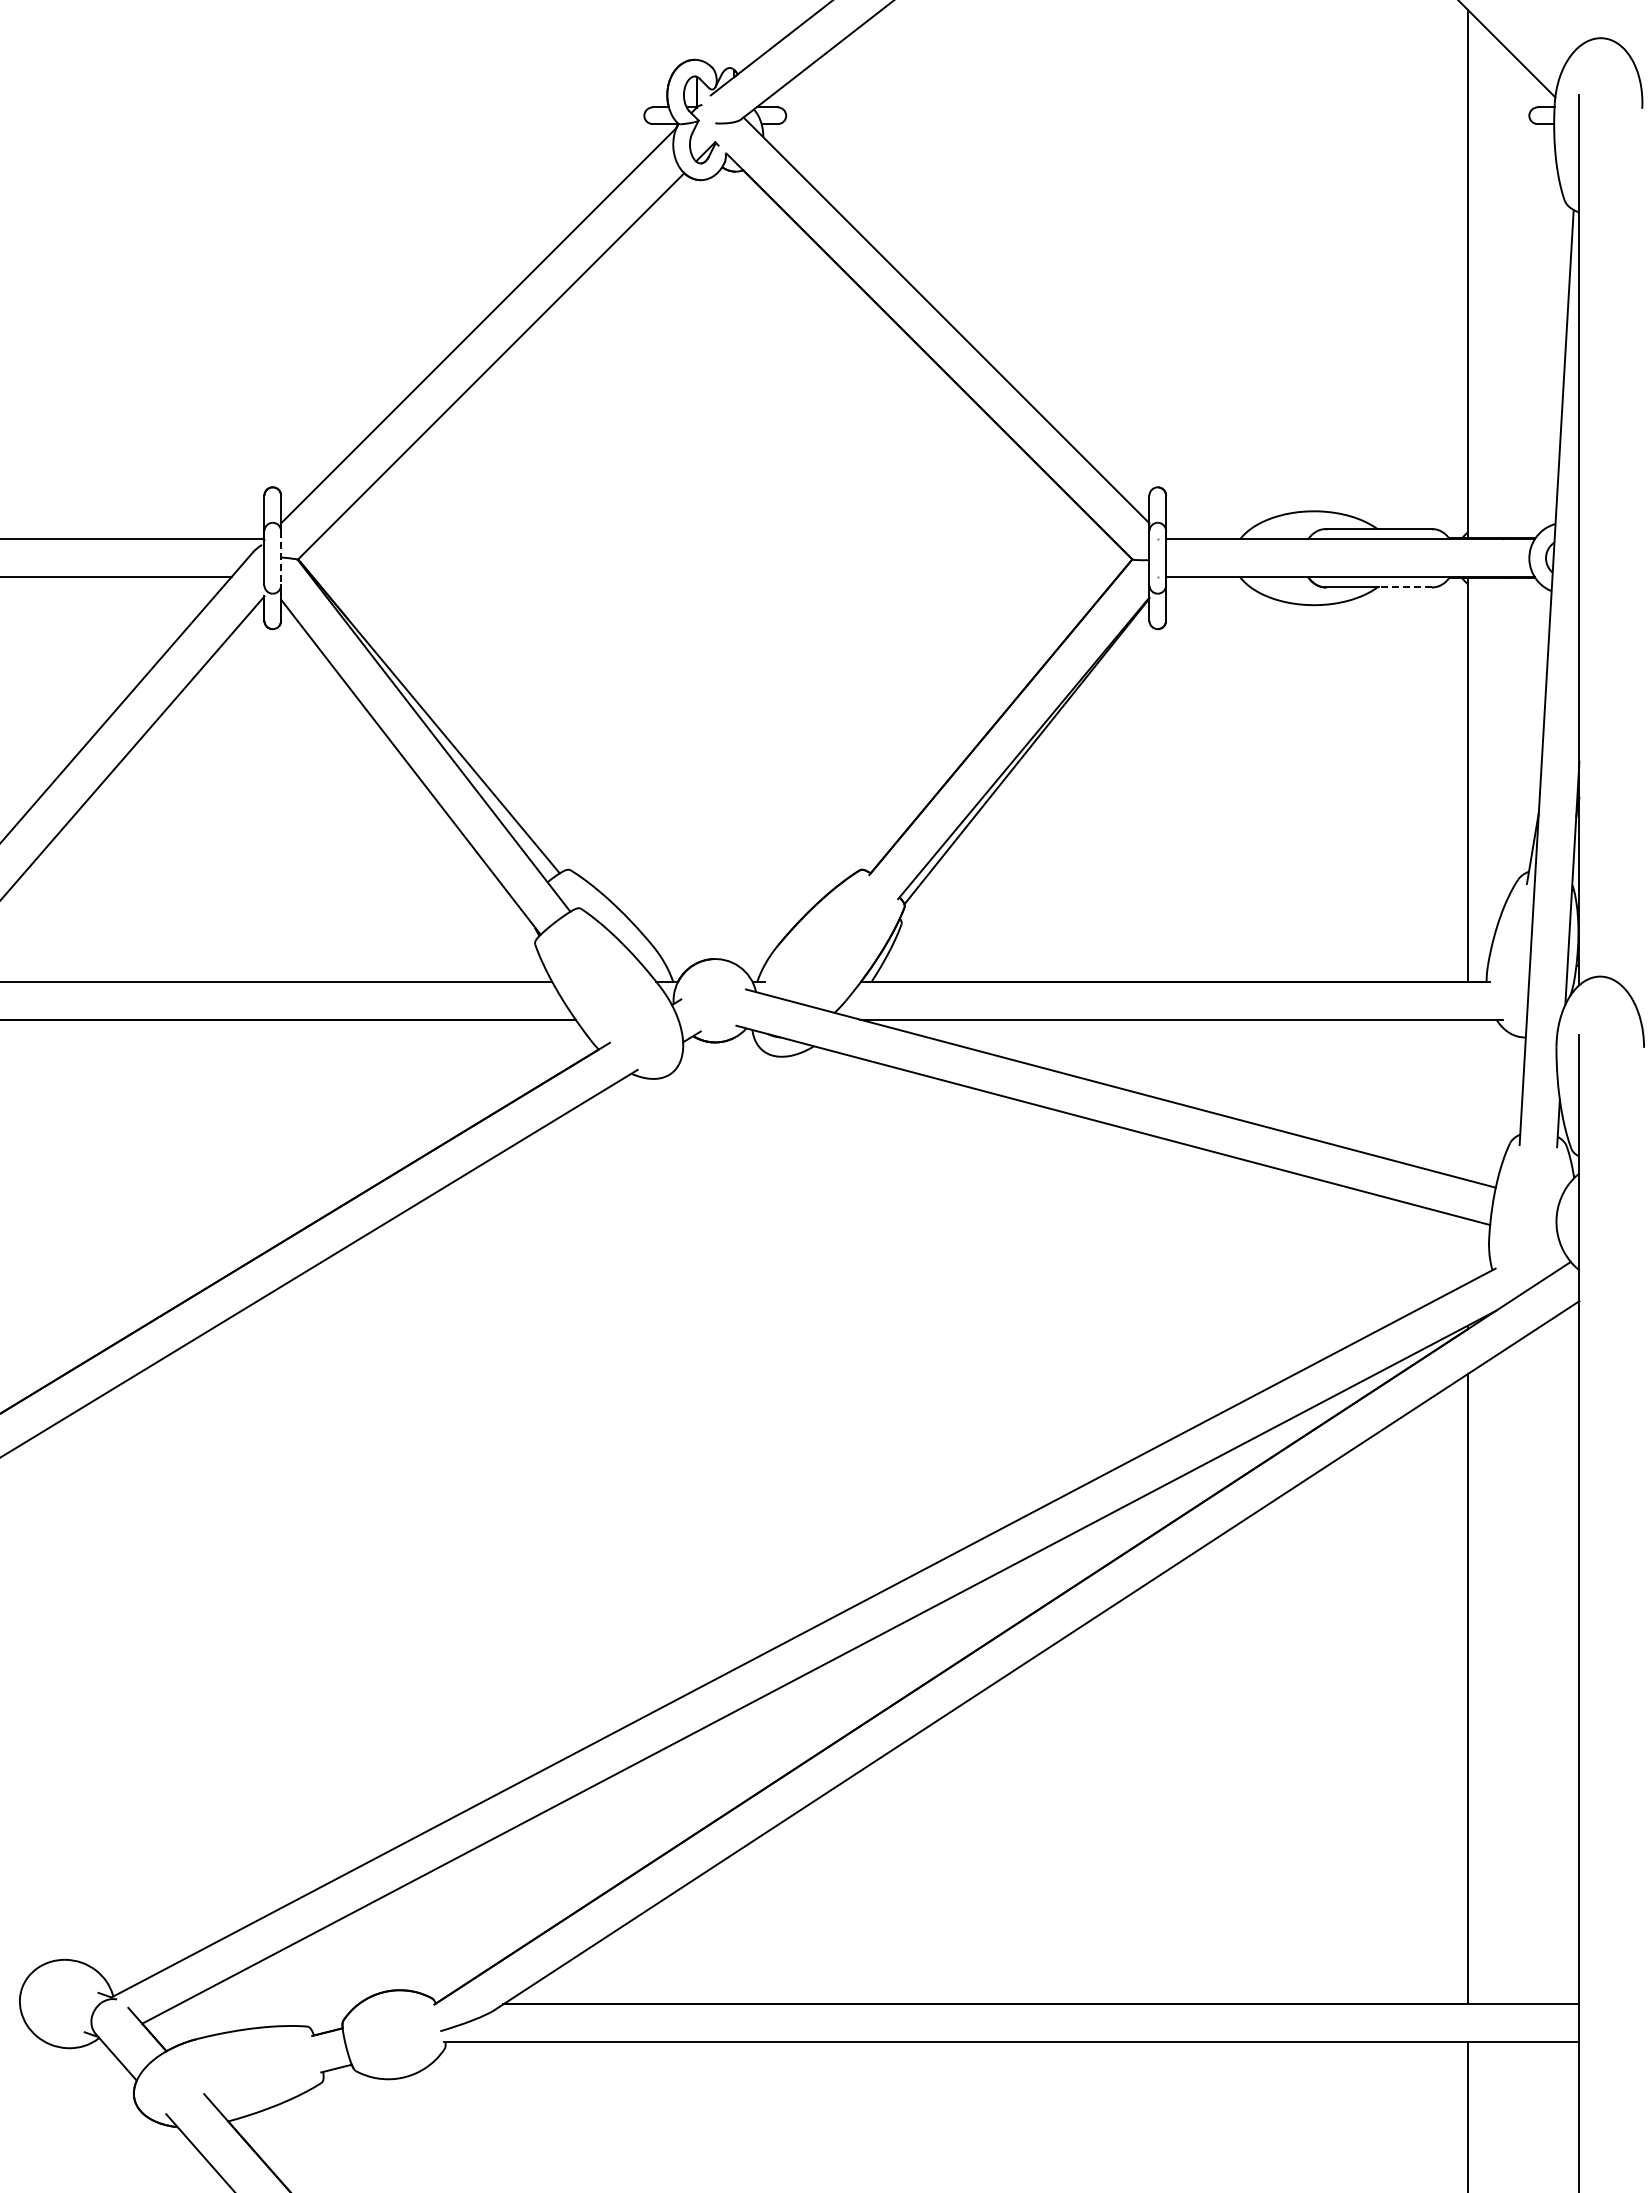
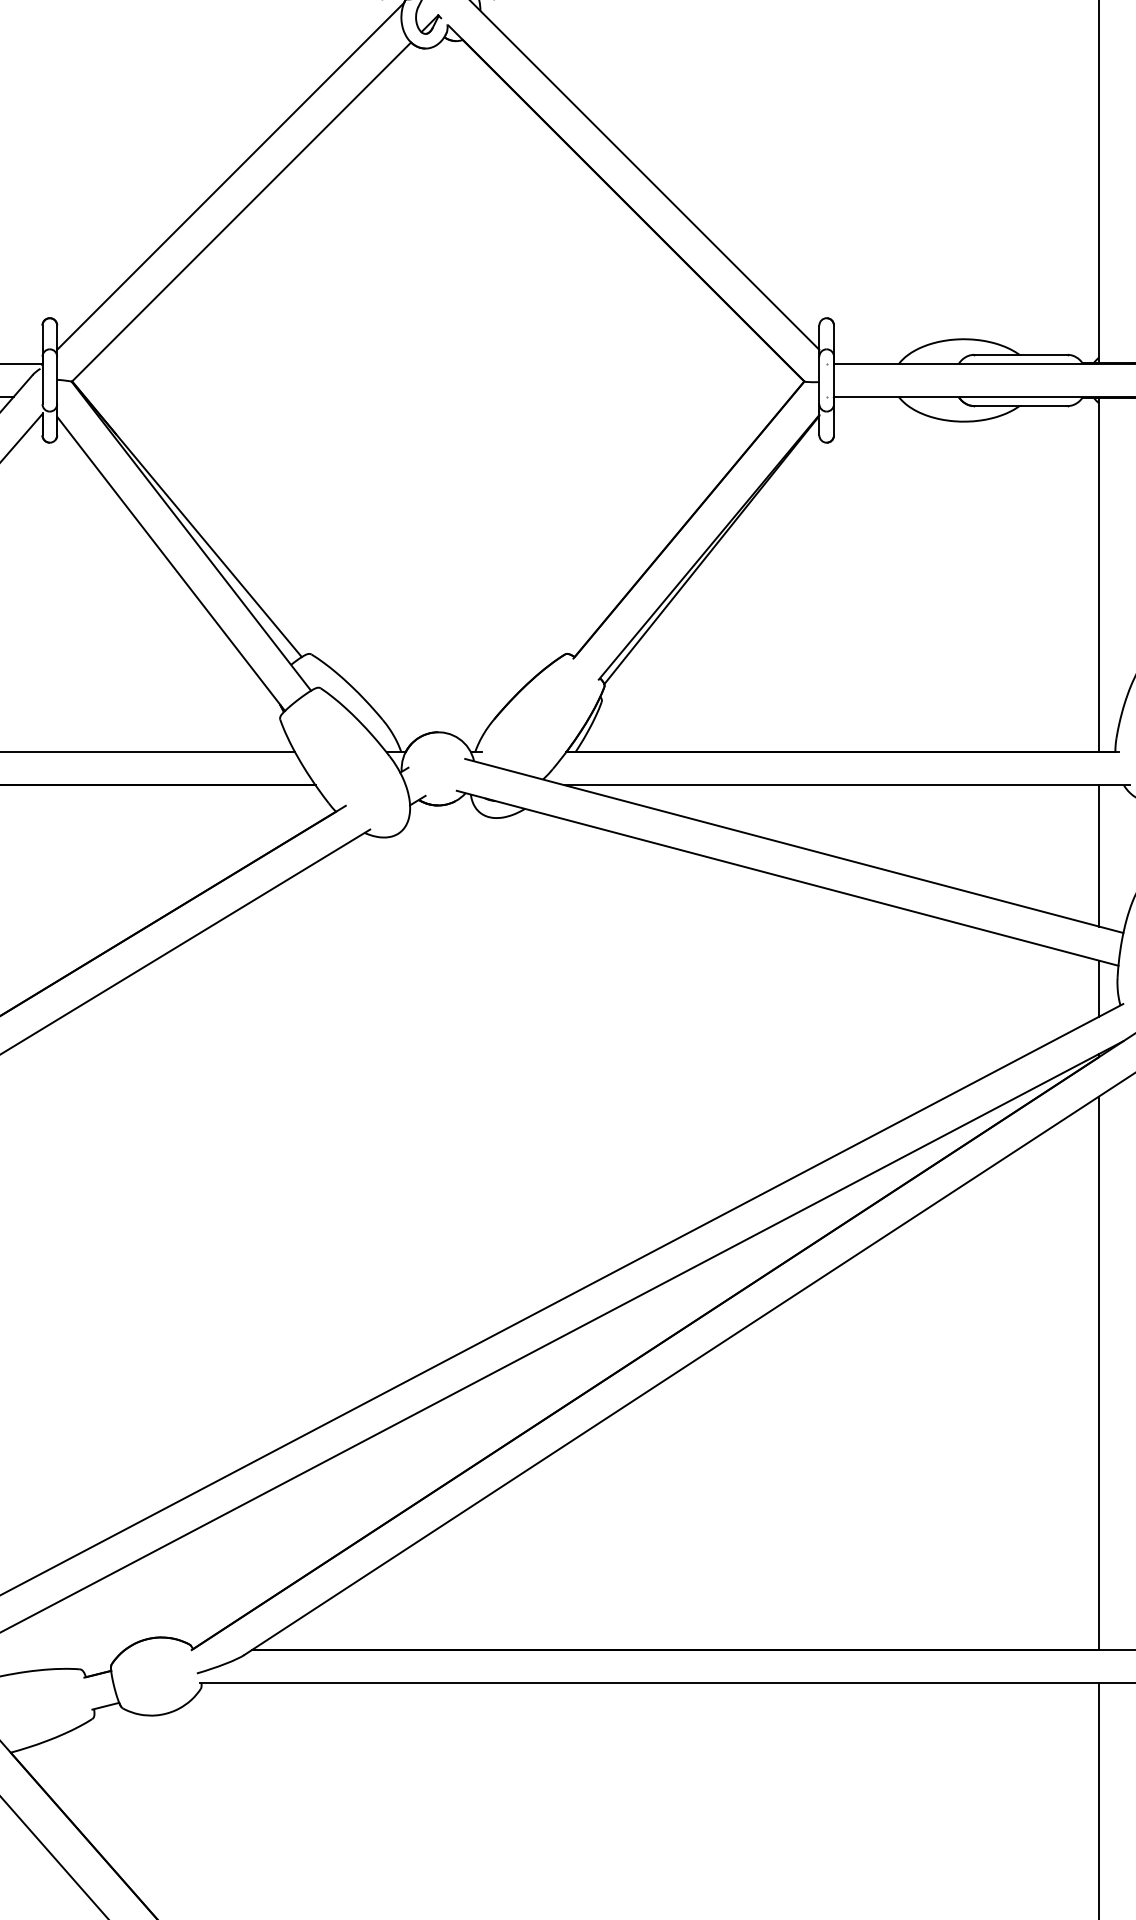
line: (281, 558) -> (57, 380), dashed -> solid
line: (1405, 587) -> (1044, 406), dashed -> solid
line: (1467, 1099) -> (1098, 855), added
line: (1467, 1251) -> (1098, 989), added

